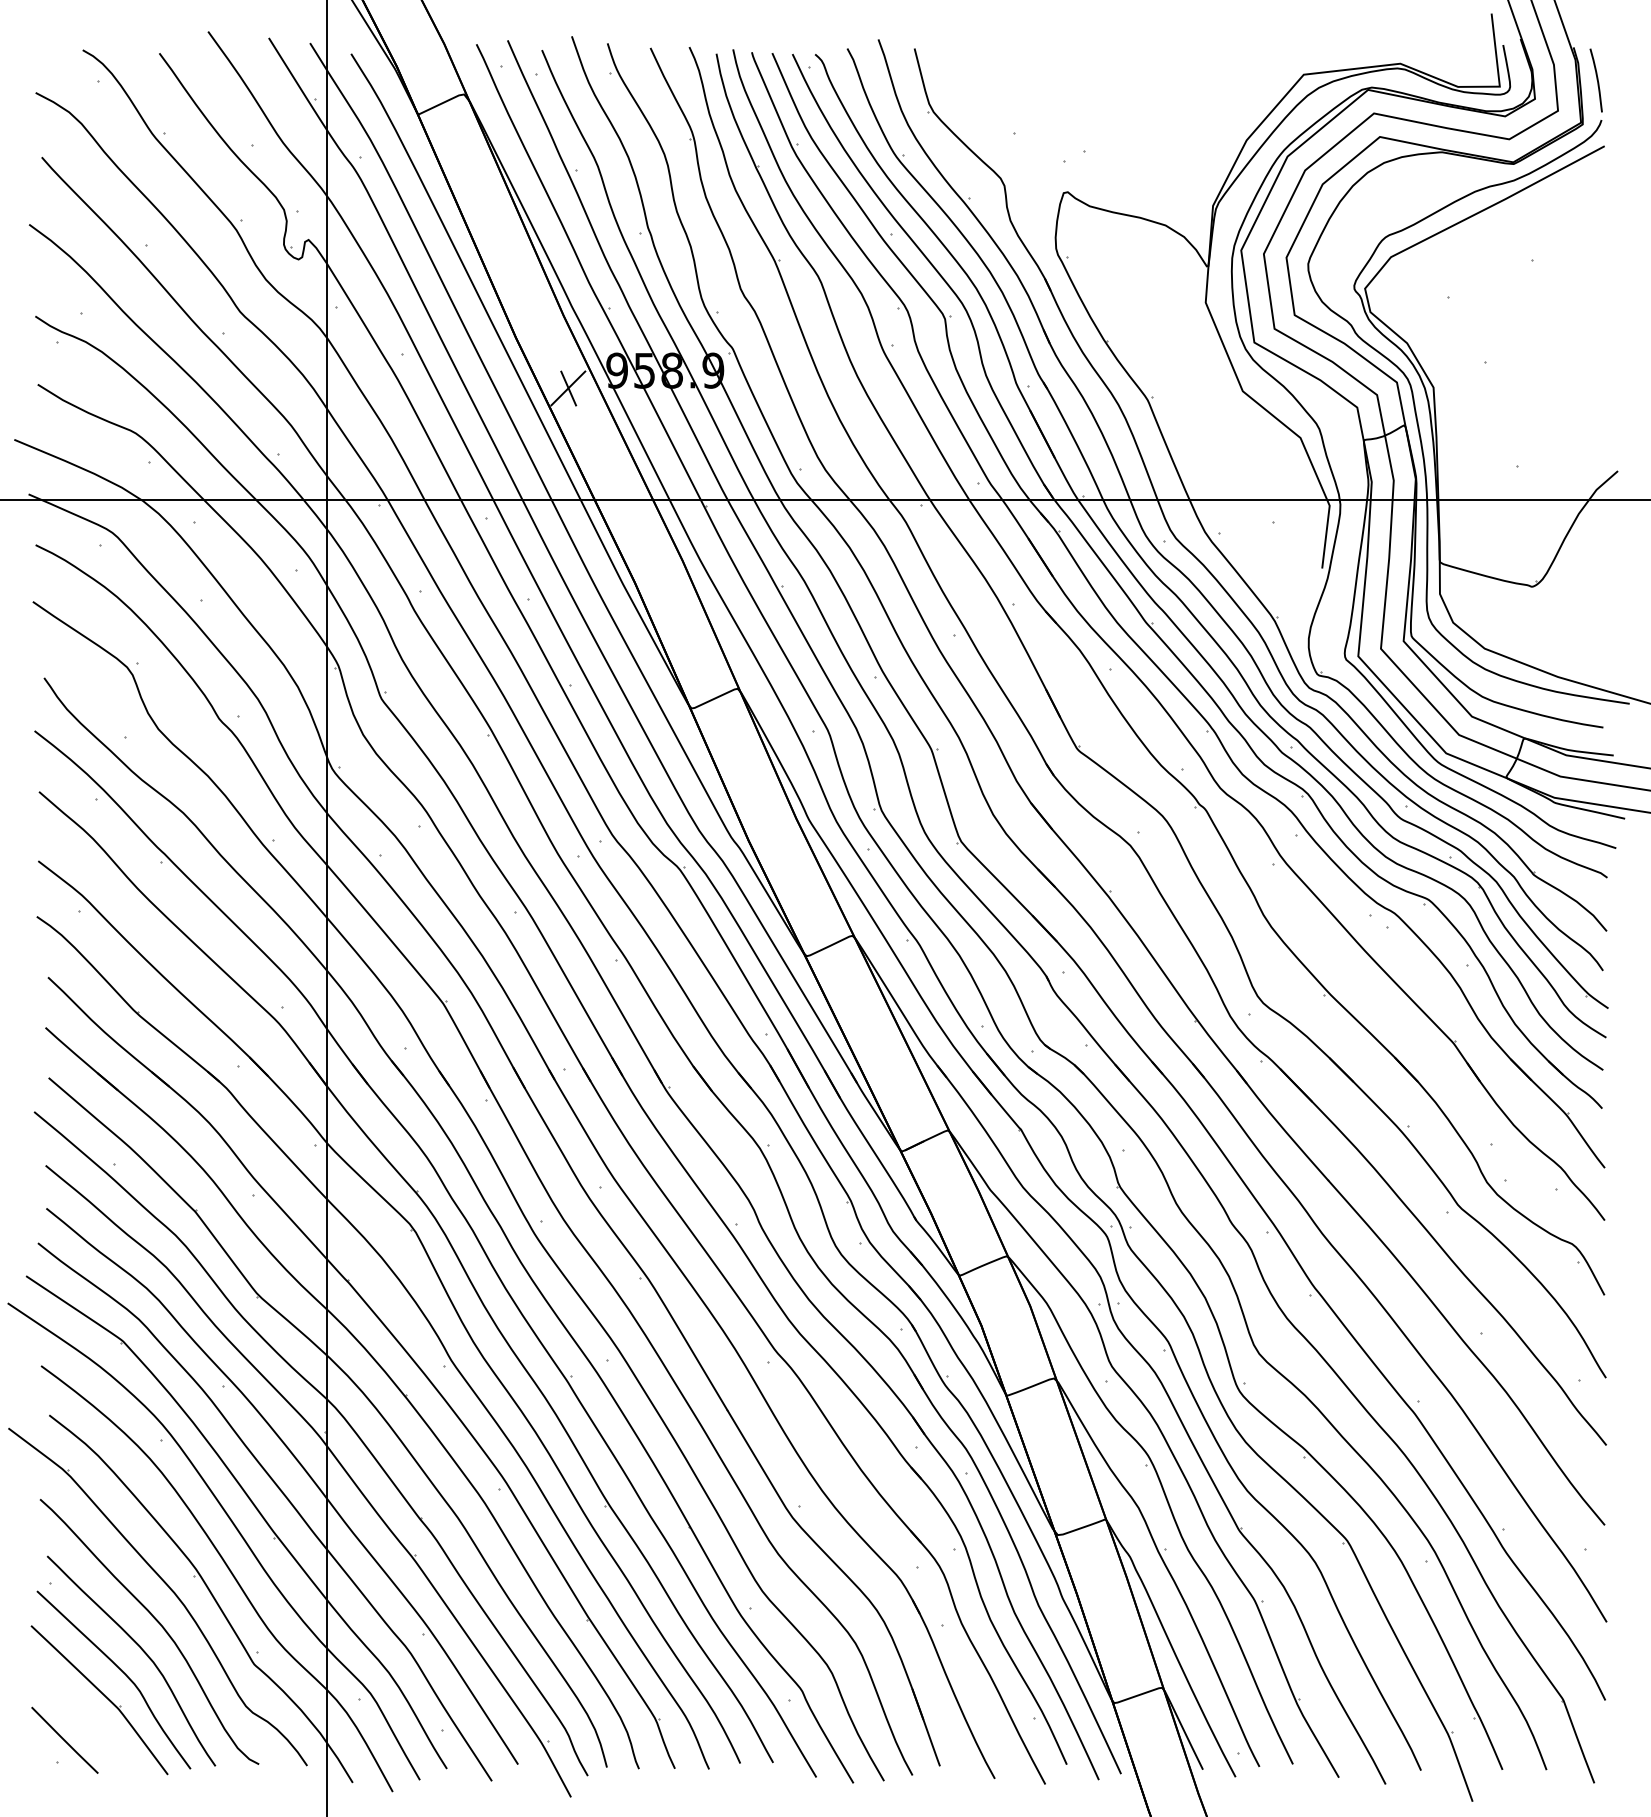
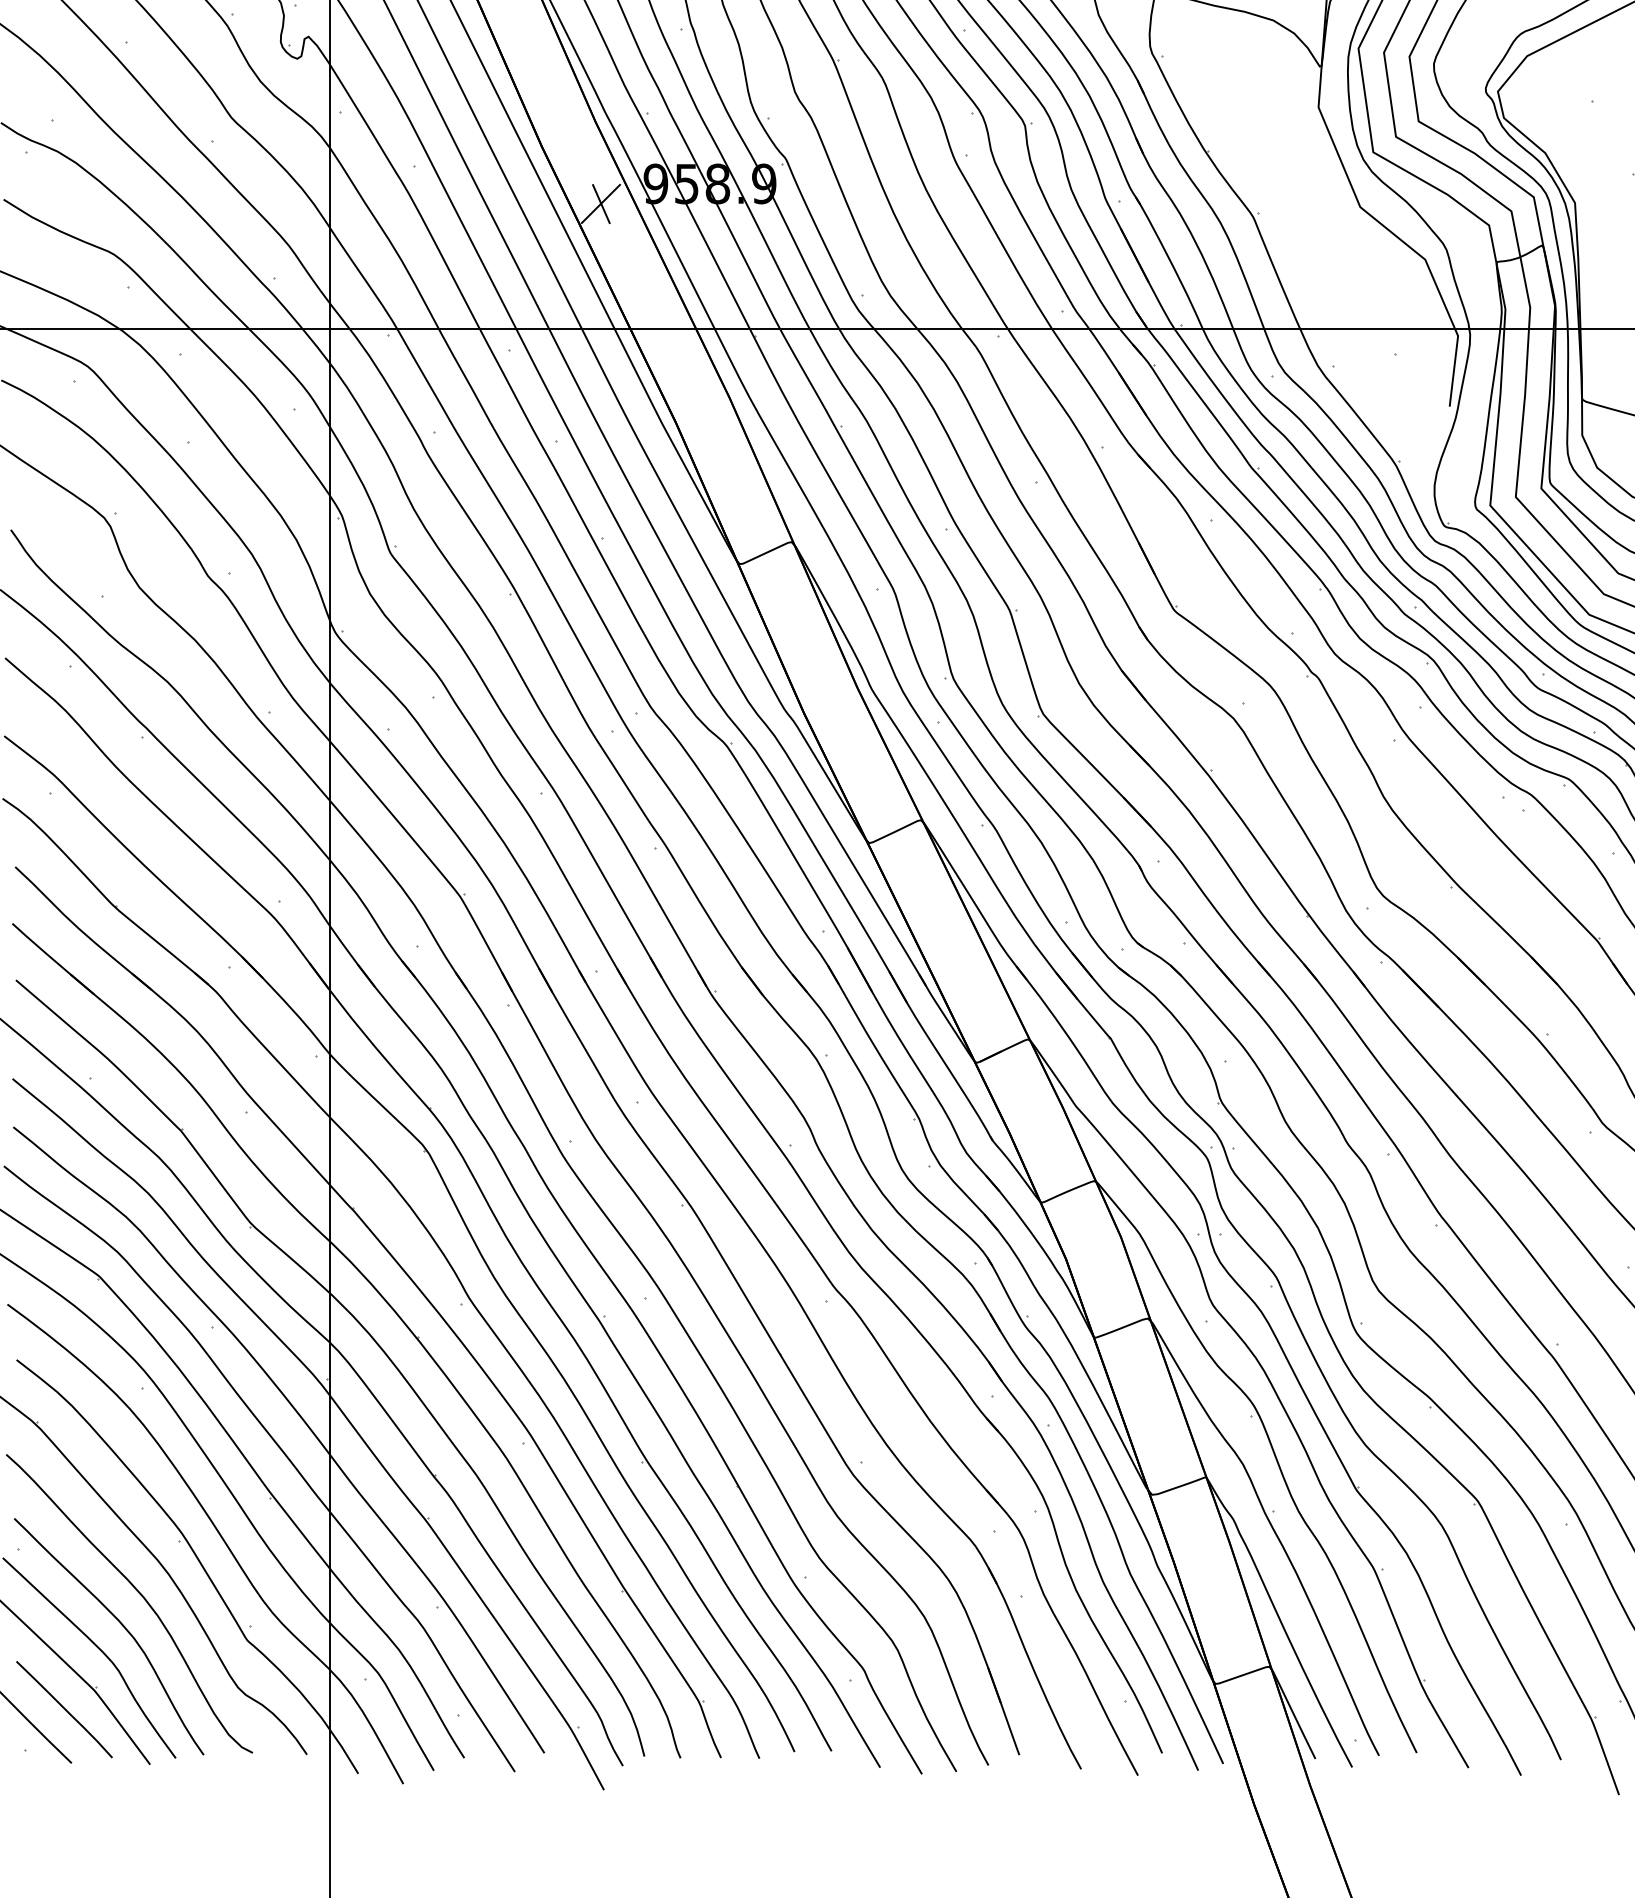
line: (91, 1725) -> (64, 1709), added

